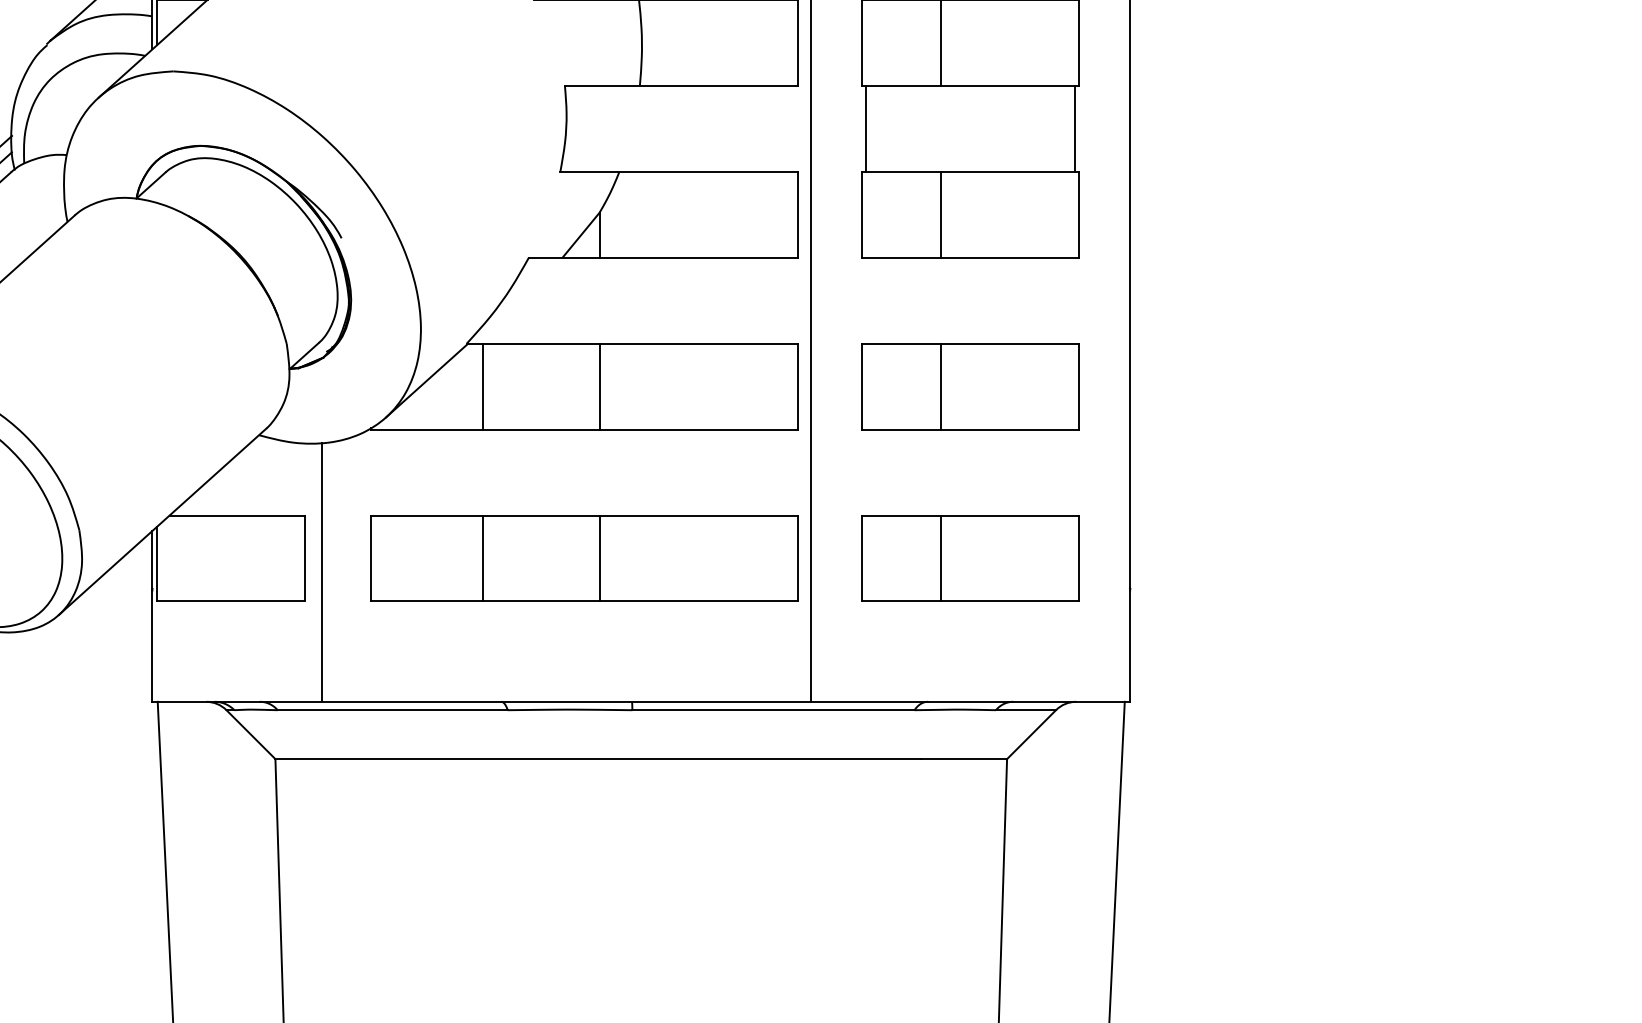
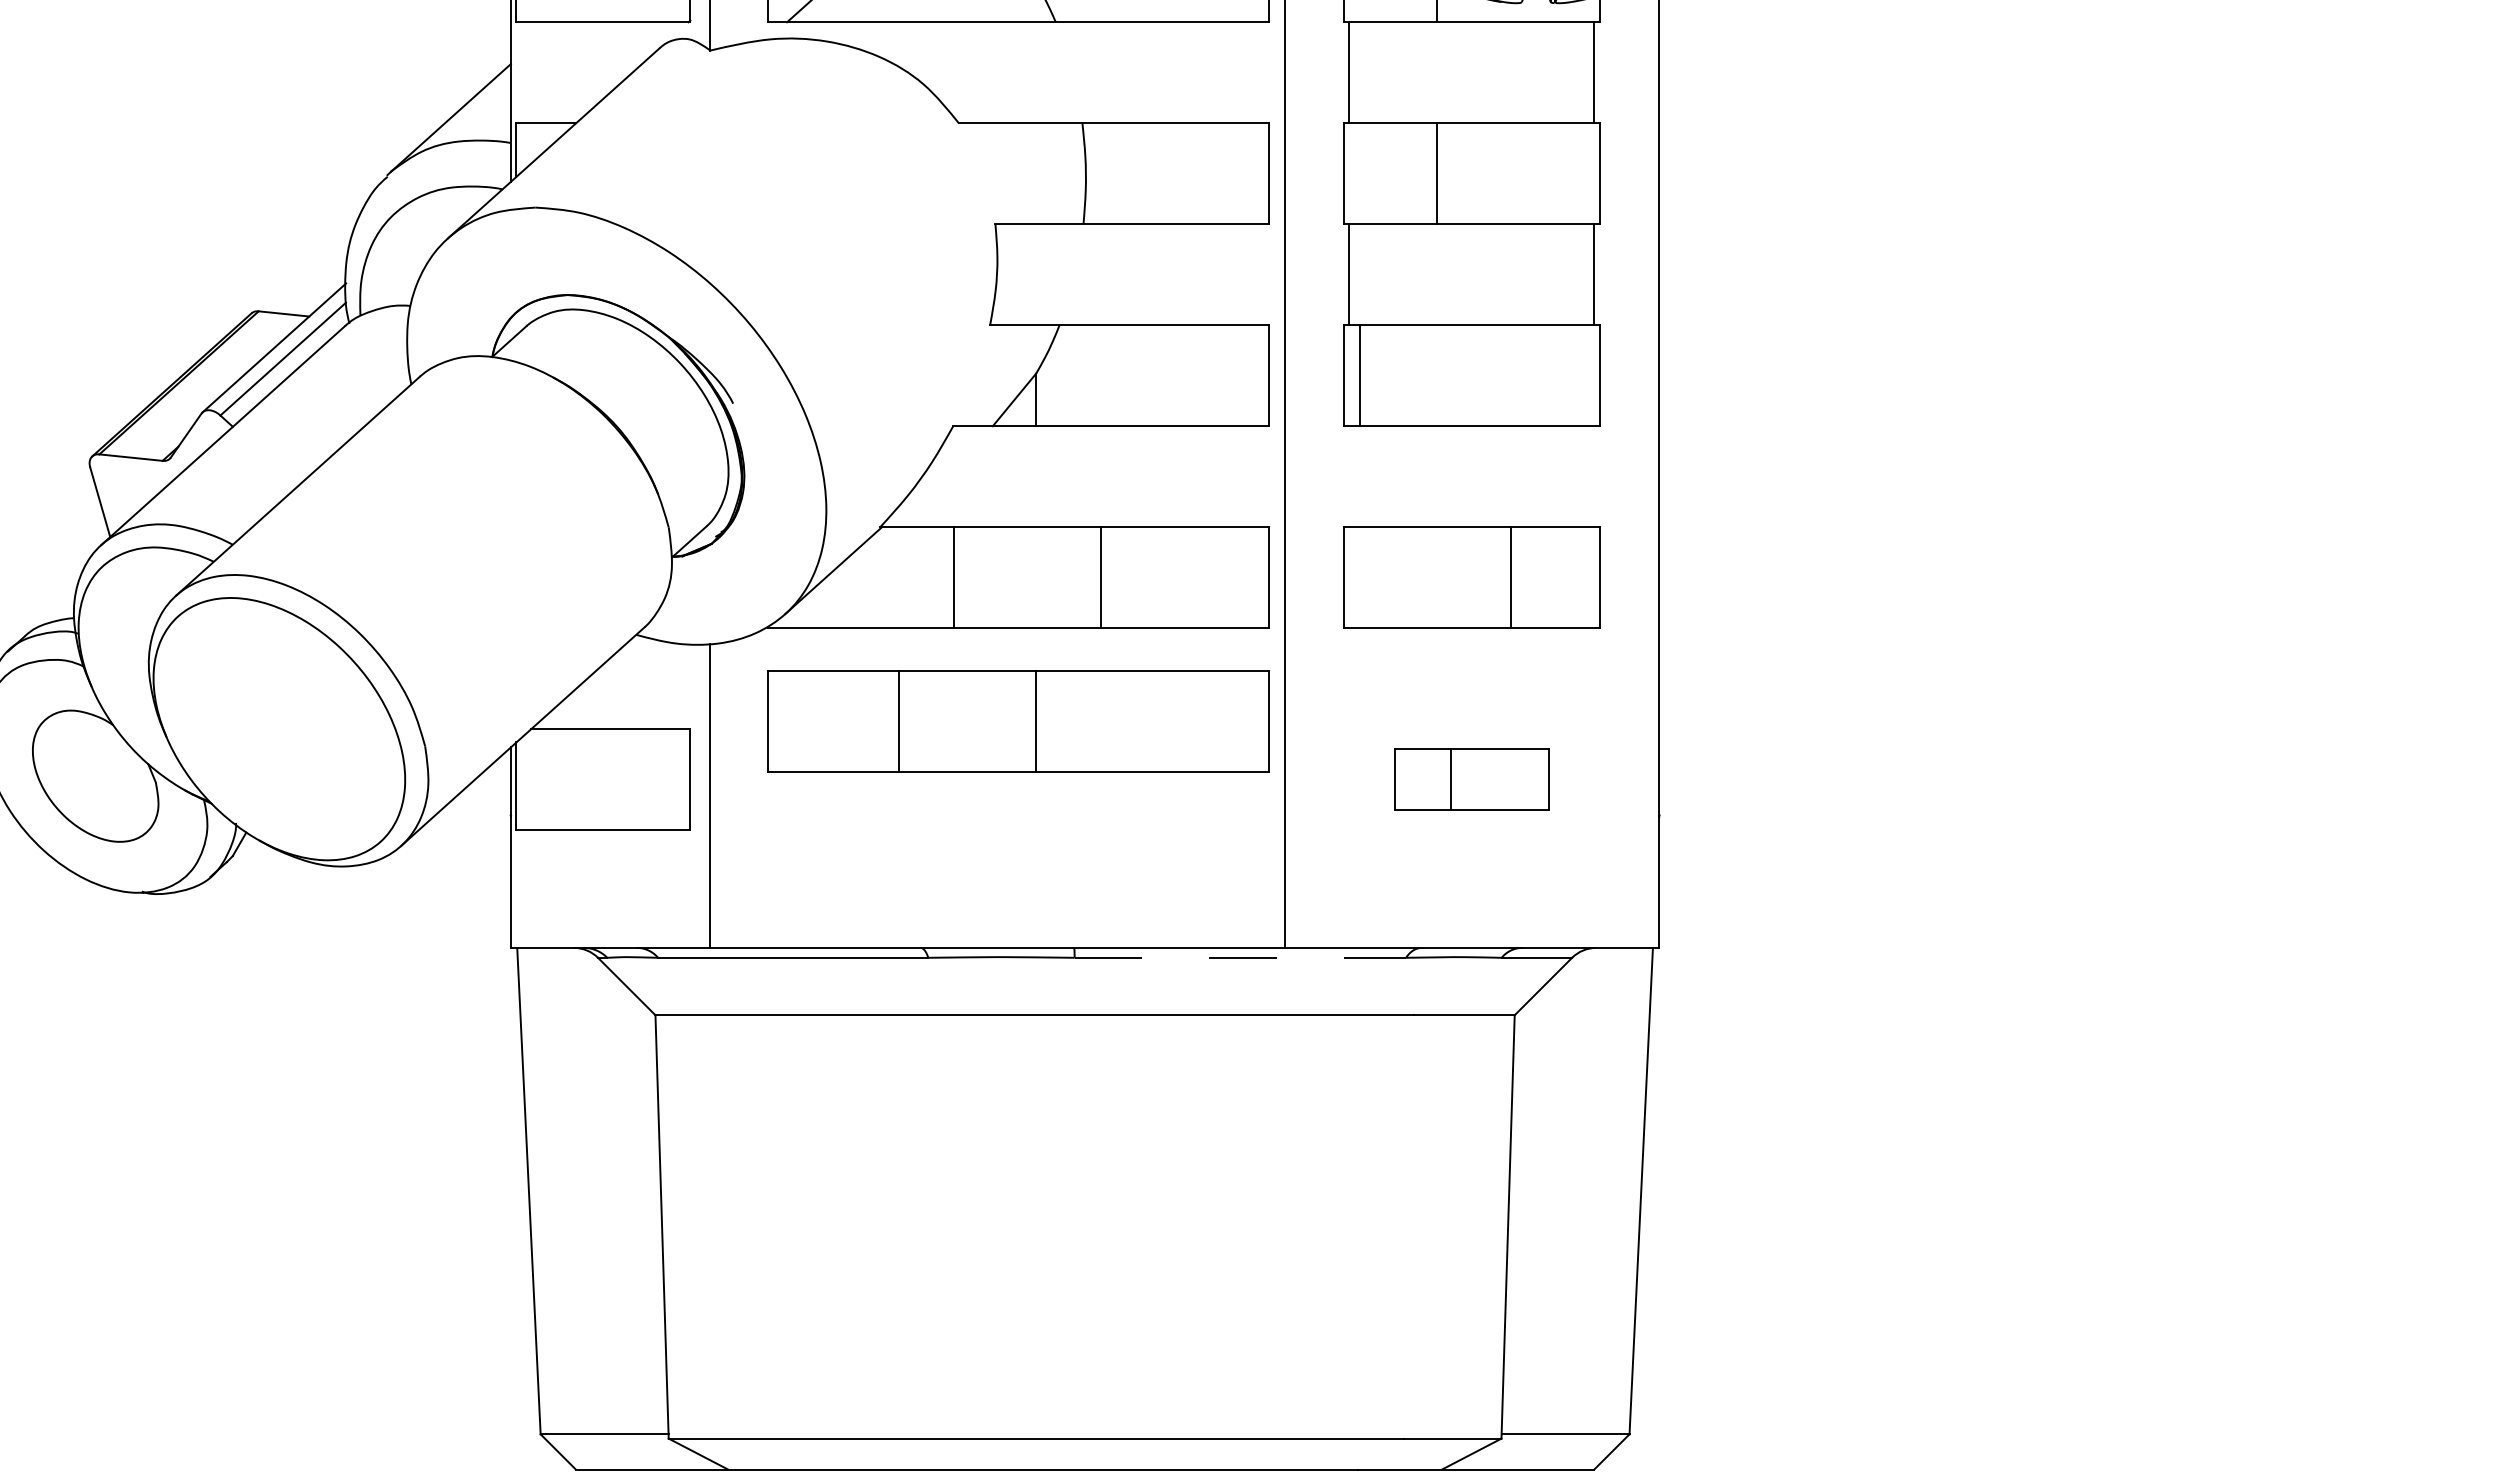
line: (940, 214) -> (1359, 375), moved
line: (482, 386) -> (953, 577), moved
line: (599, 386) -> (1101, 577), moved
line: (940, 386) -> (1510, 577), moved
part: (584, 558) -> (1018, 721), moved
part: (970, 558) -> (1471, 779), size x0.6
line: (773, 709) -> (1240, 957), solid -> dashed

